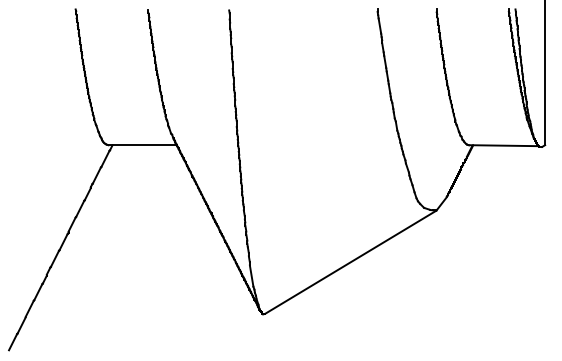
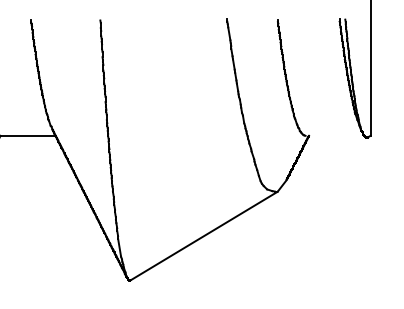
line: (503, 145) -> (335, 136), removed

